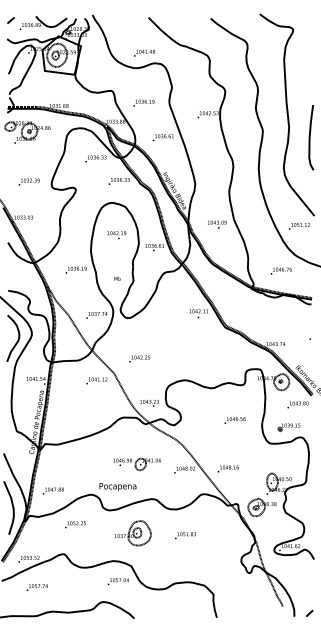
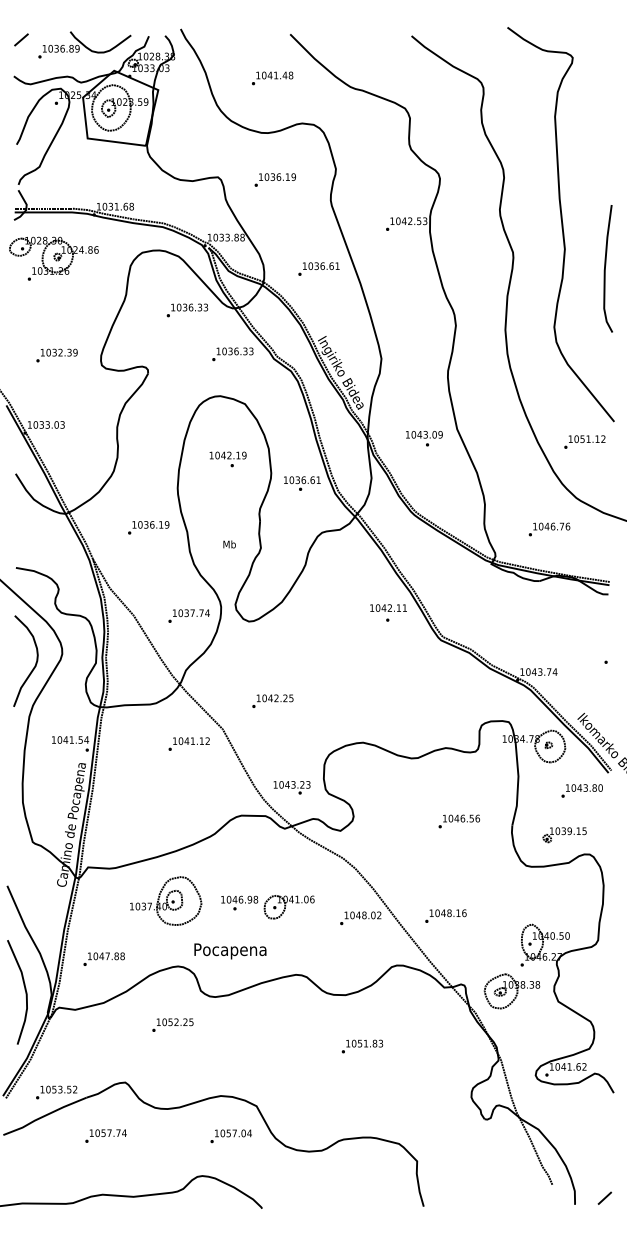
text: (144, 52) -> (272, 76), moved
text: (143, 102) -> (274, 178), moved
text: (75, 524) -> (172, 1024), moved
part: (132, 533) -> (165, 901), moved
text: (36, 587) -> (104, 1135), moved

